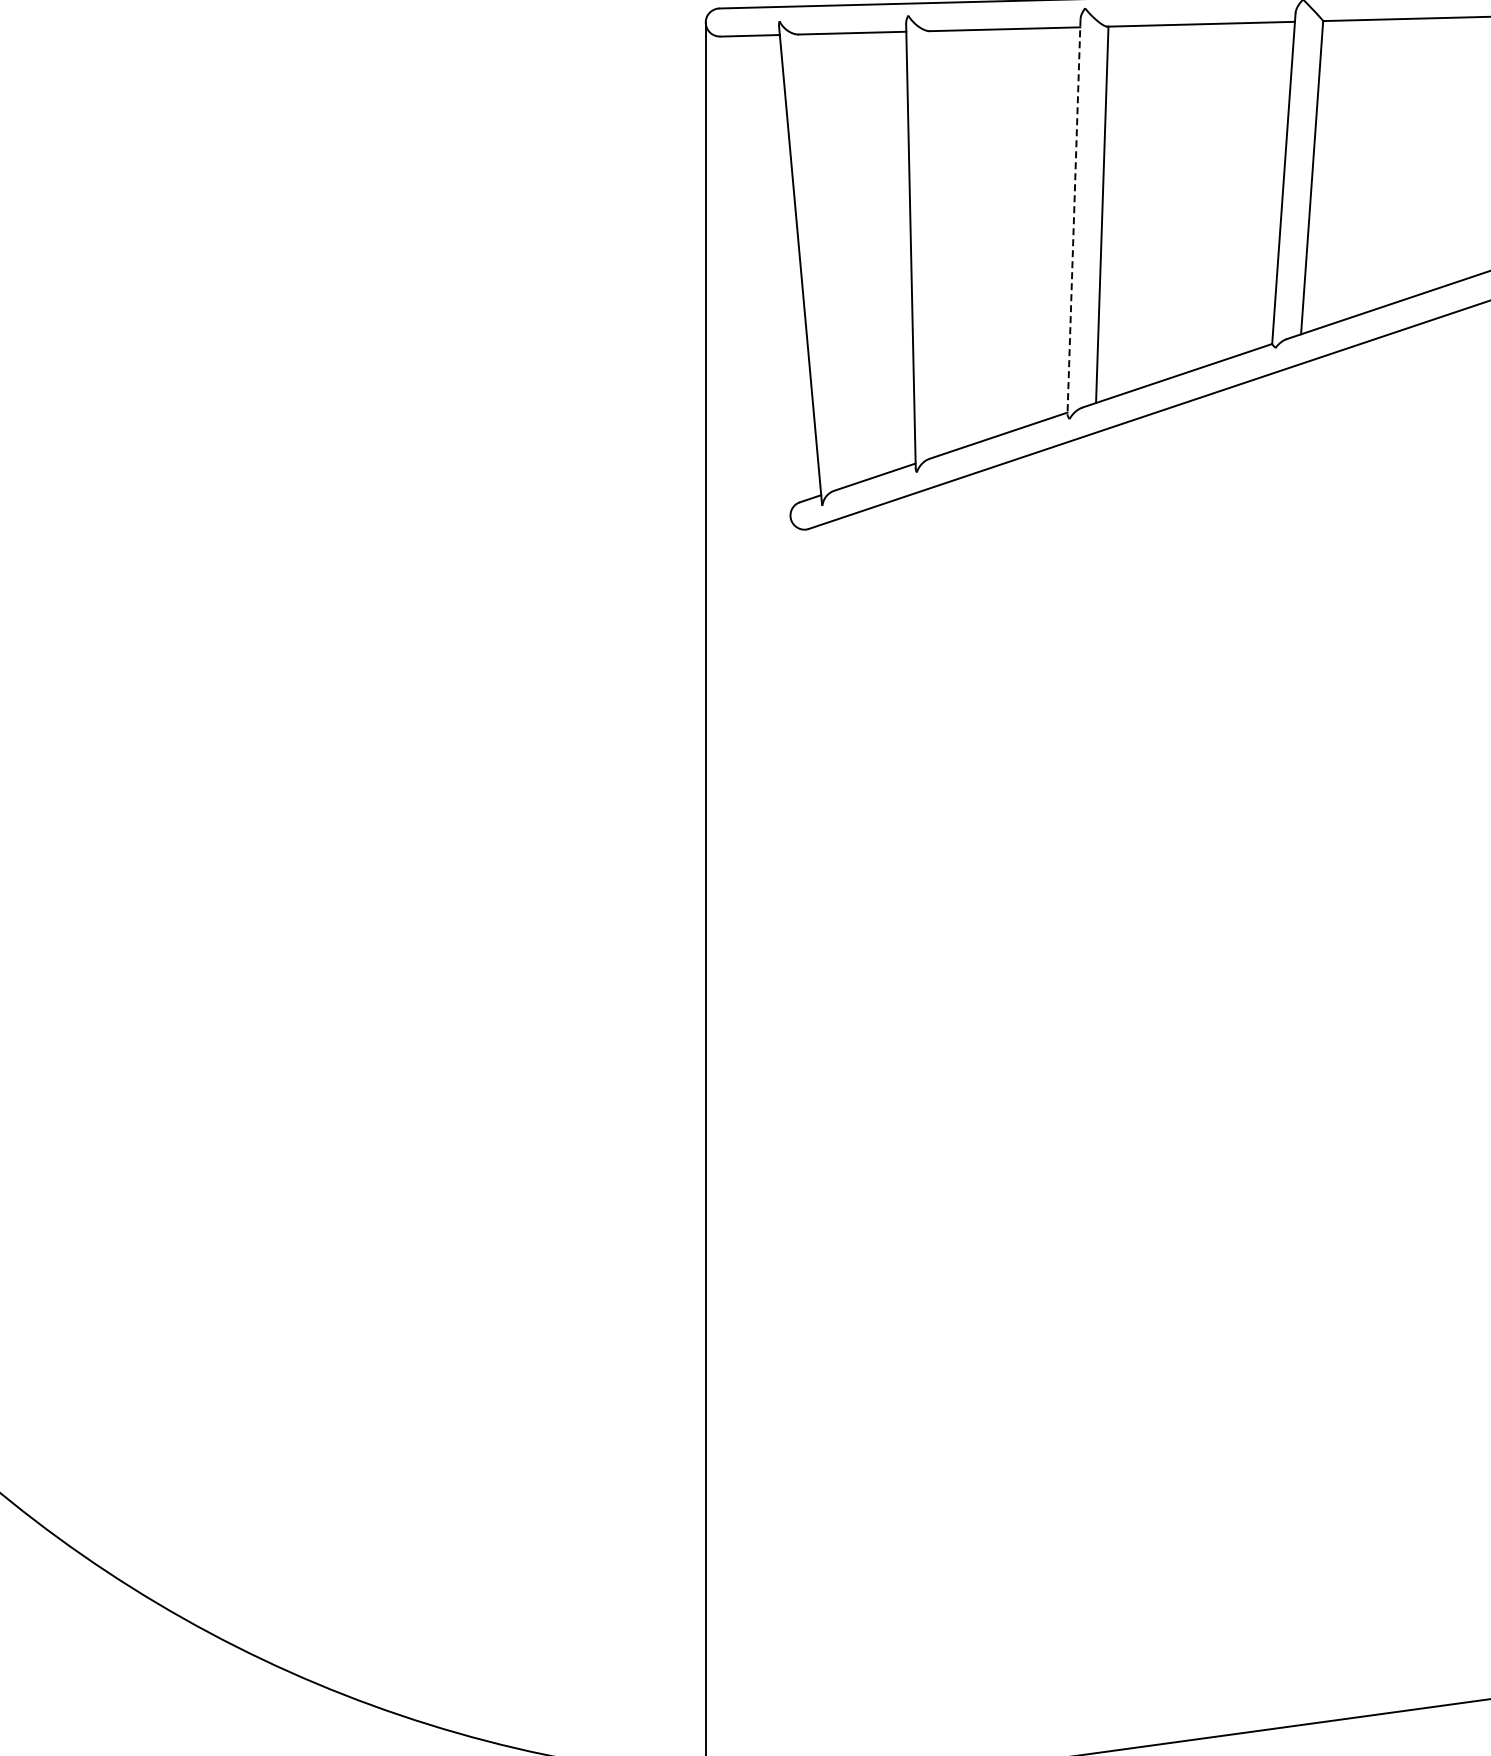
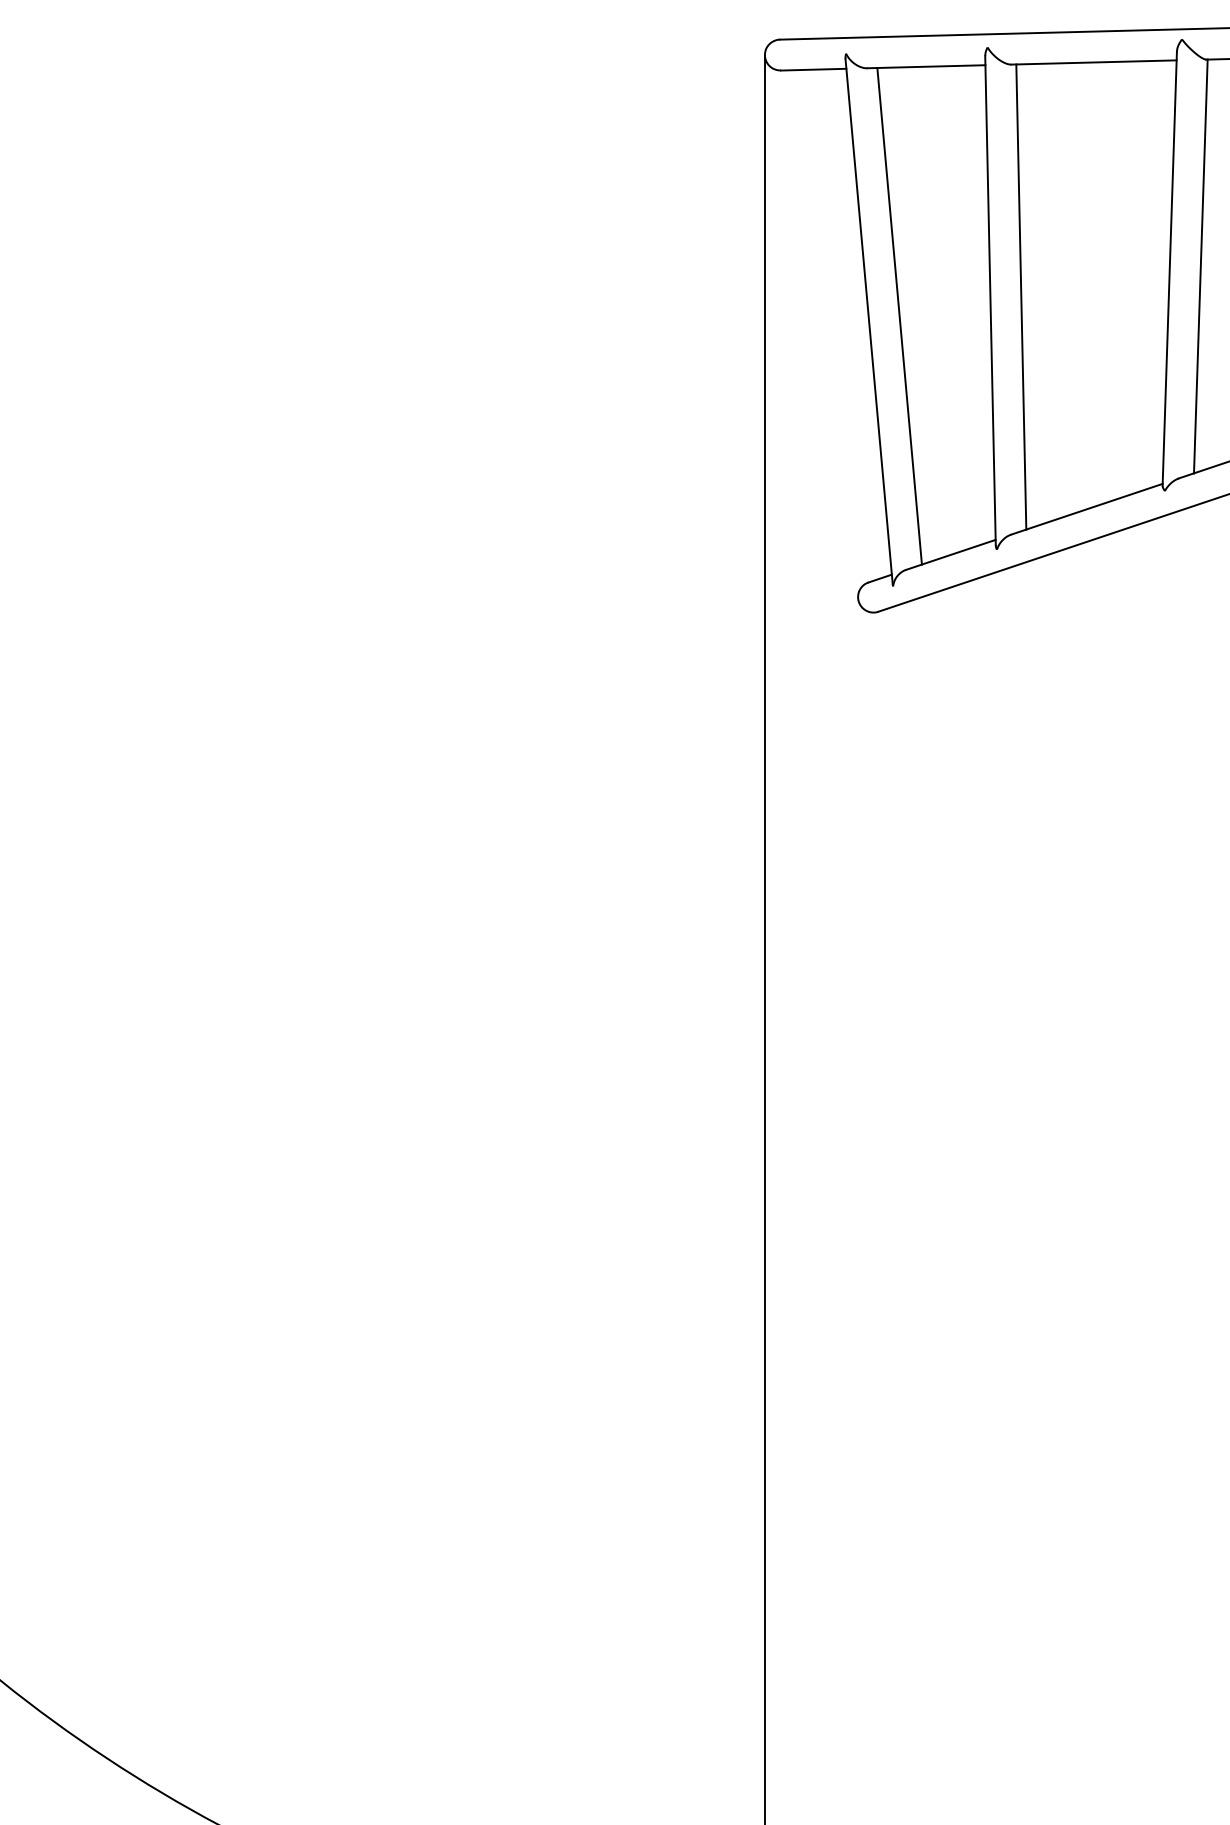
line: (1074, 216) -> (1170, 268), dashed -> solid
line: (938, 242) -> (1020, 296), added
line: (828, 260) -> (899, 316), added

